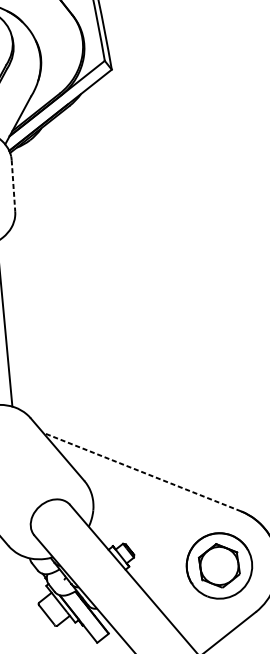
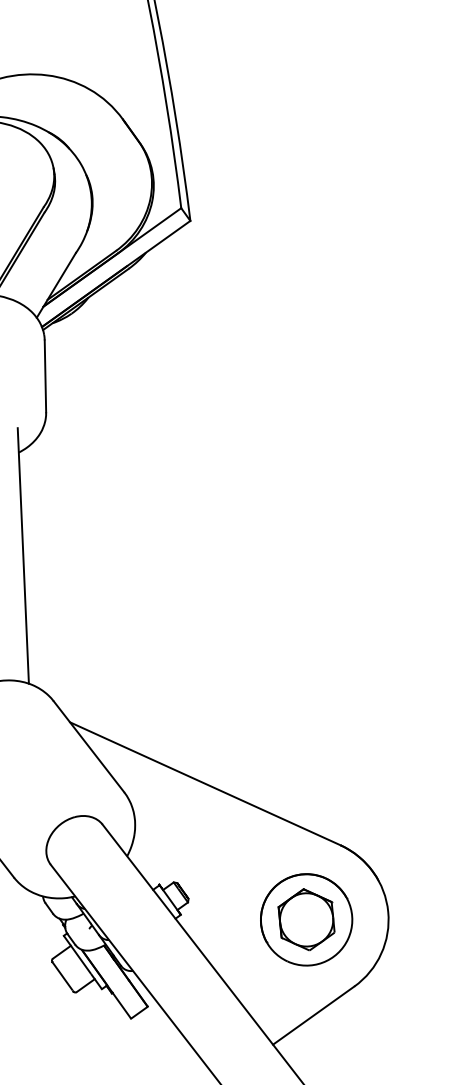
line: (13, 186) -> (45, 376), dashed -> solid
line: (142, 471) -> (205, 783), dashed -> solid

